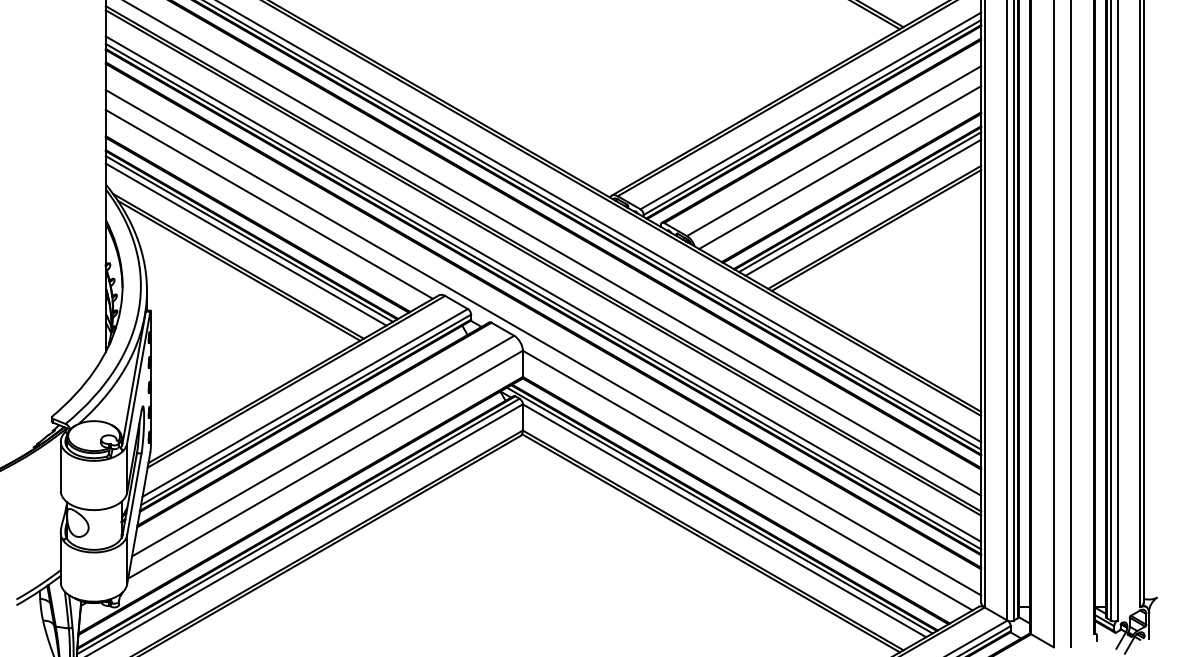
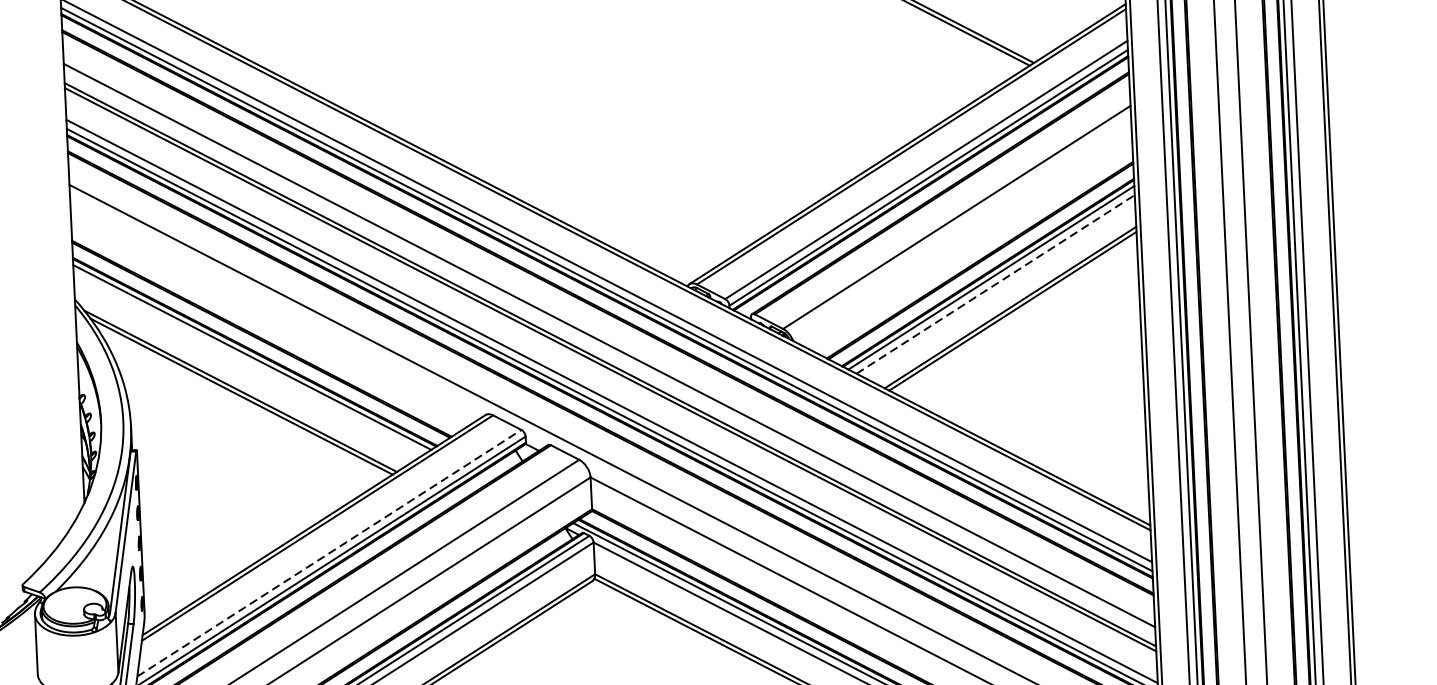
line: (840, 167) -> (965, 236), removed
line: (268, 203) -> (273, 313), removed
line: (863, 207) -> (995, 284), solid -> dashed
line: (245, 244) -> (247, 364), removed
line: (305, 402) -> (329, 552), solid -> dashed

